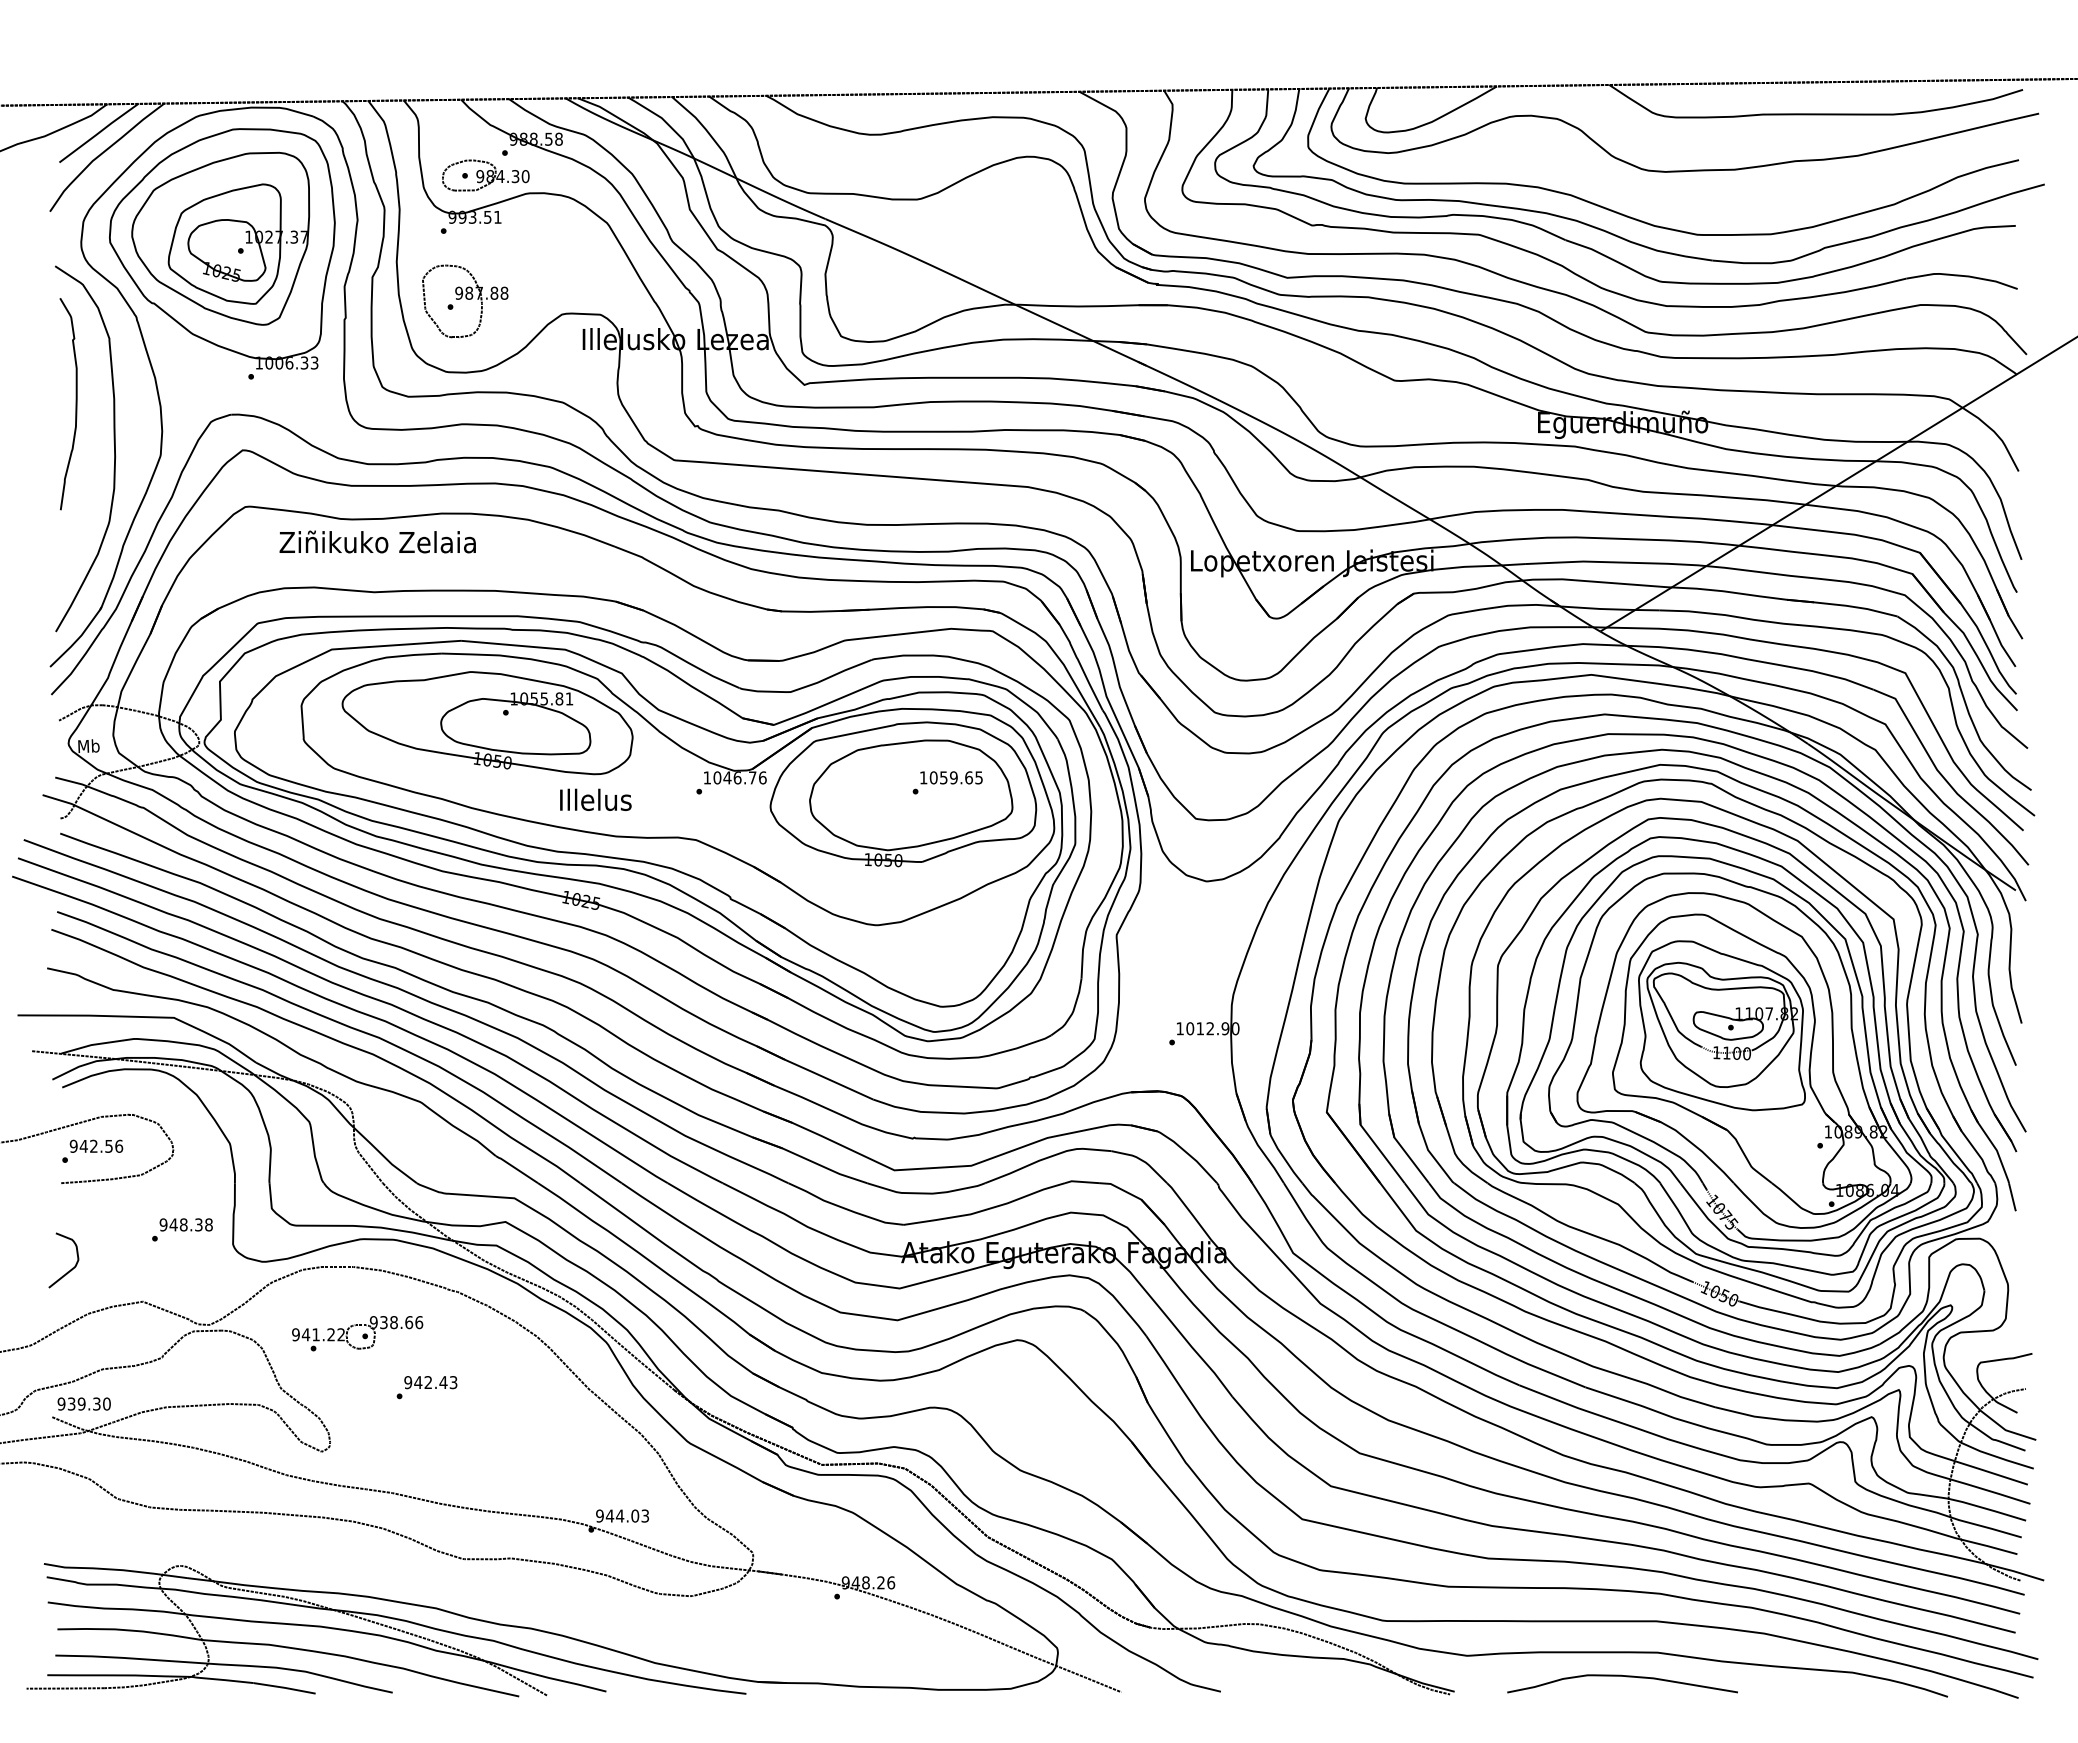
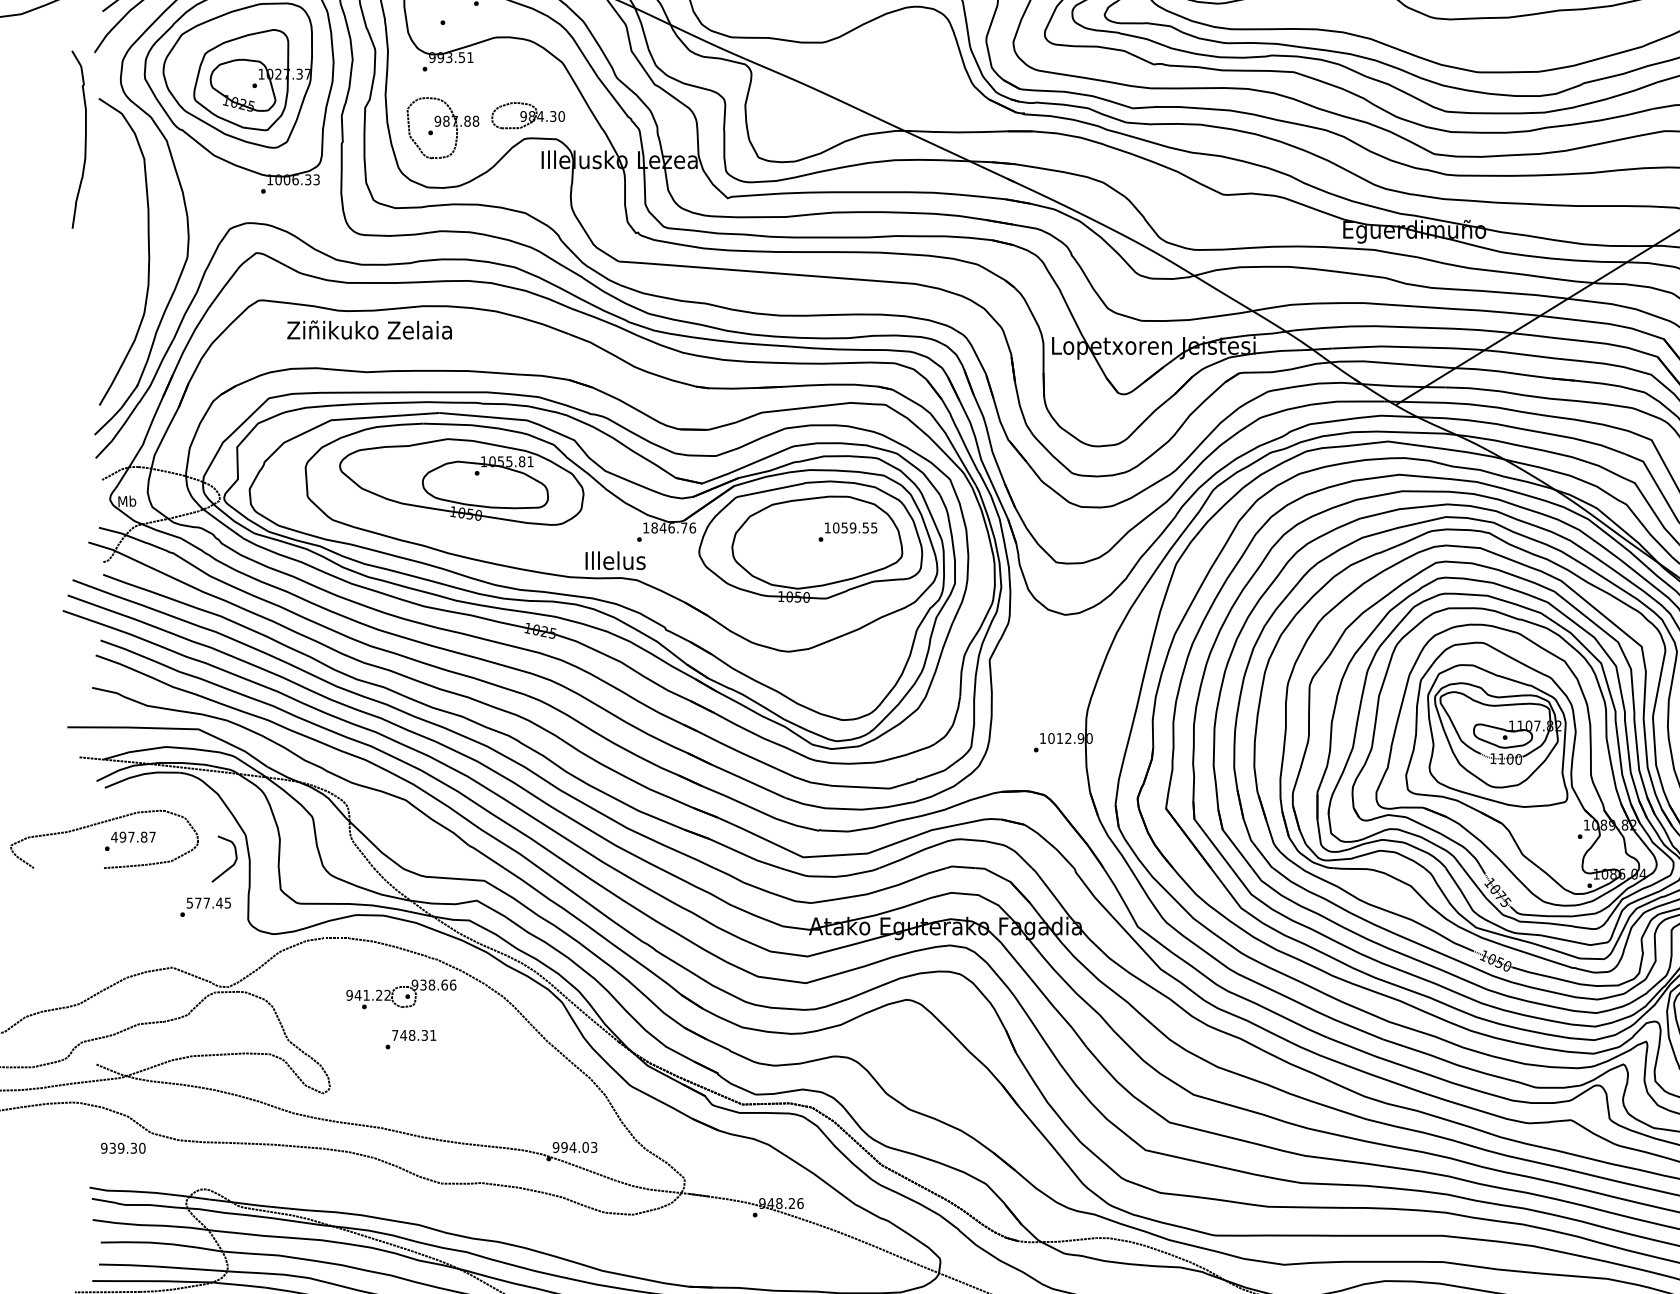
part: (485, 175) -> (528, 115), moved
curve: (75, 404) -> (84, 139), moved
text: (717, 777) -> (654, 527), 1046.76 -> 1846.76
text: (968, 777) -> (865, 527), 1059.65 -> 1059.55
text: (595, 799) -> (615, 560), moved
text: (96, 1145) -> (133, 836), 942.56 -> 497.87
text: (185, 1224) -> (208, 902), 948.38 -> 577.45
curve: (71, 1268) -> (230, 865), moved
part: (357, 1333) -> (401, 994), moved
text: (430, 1382) -> (413, 1035), 942.43 -> 748.31
text: (83, 1403) -> (122, 1147), moved
text: (609, 1515) -> (564, 1147), 944.03 -> 994.03

